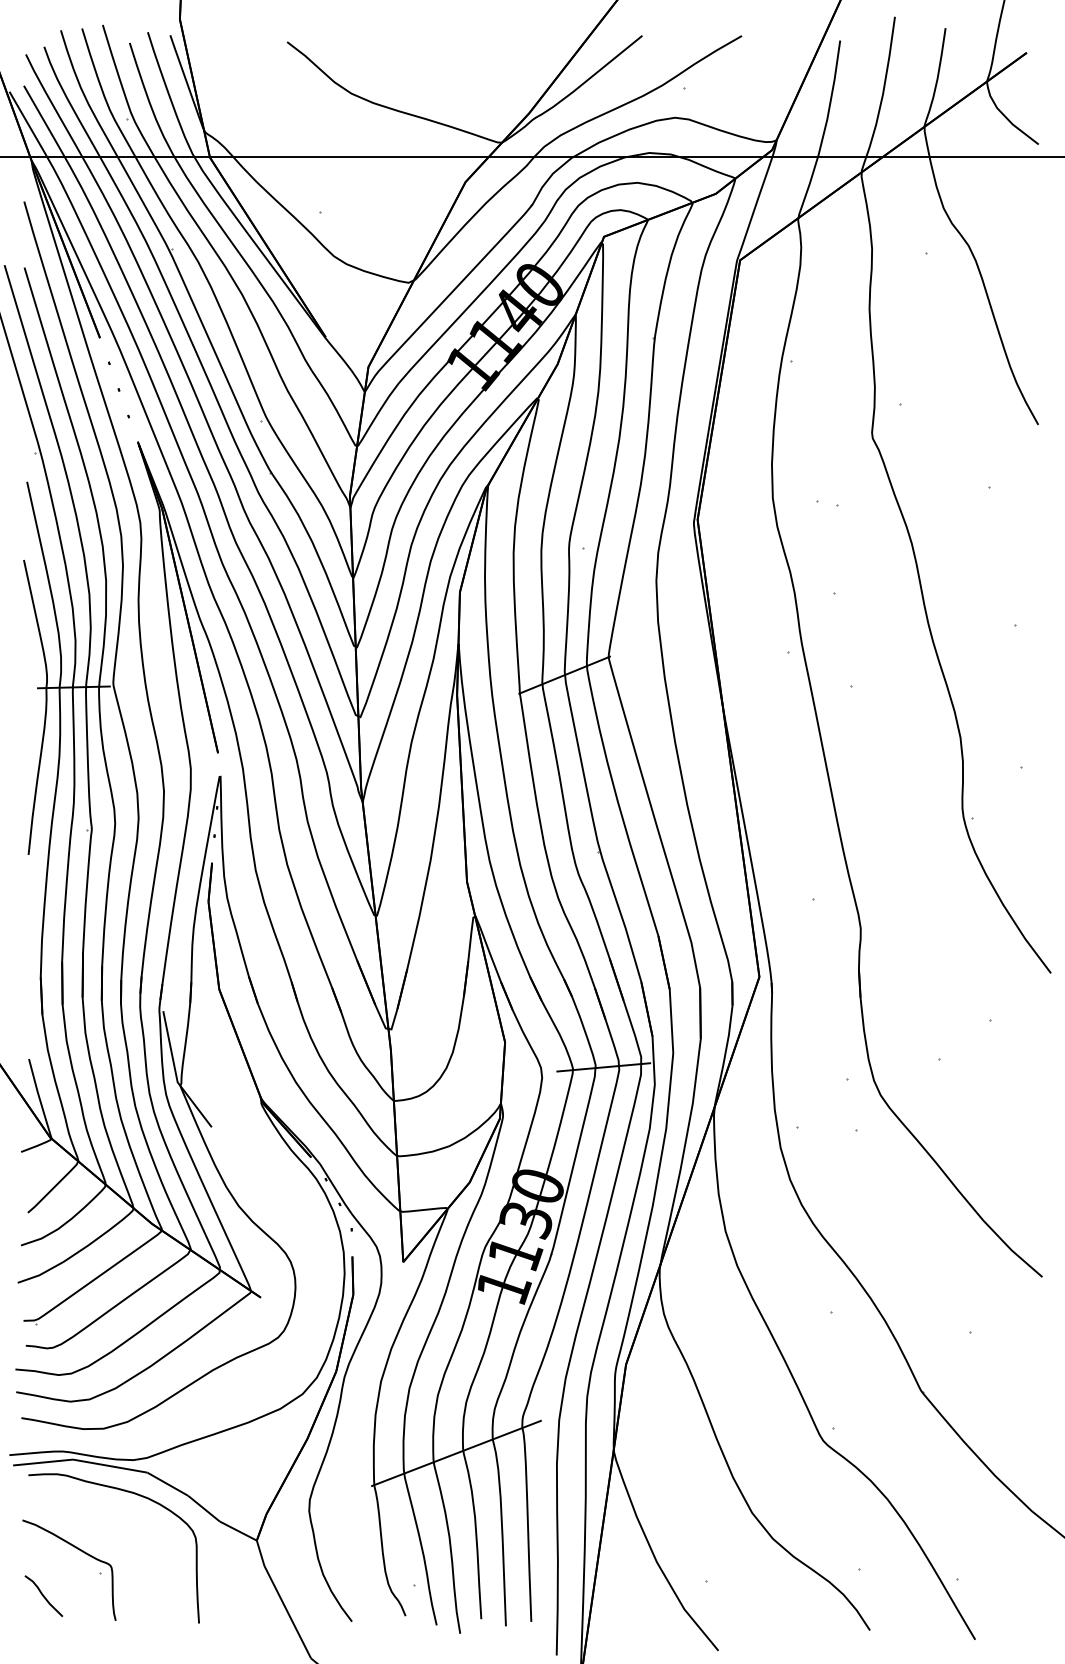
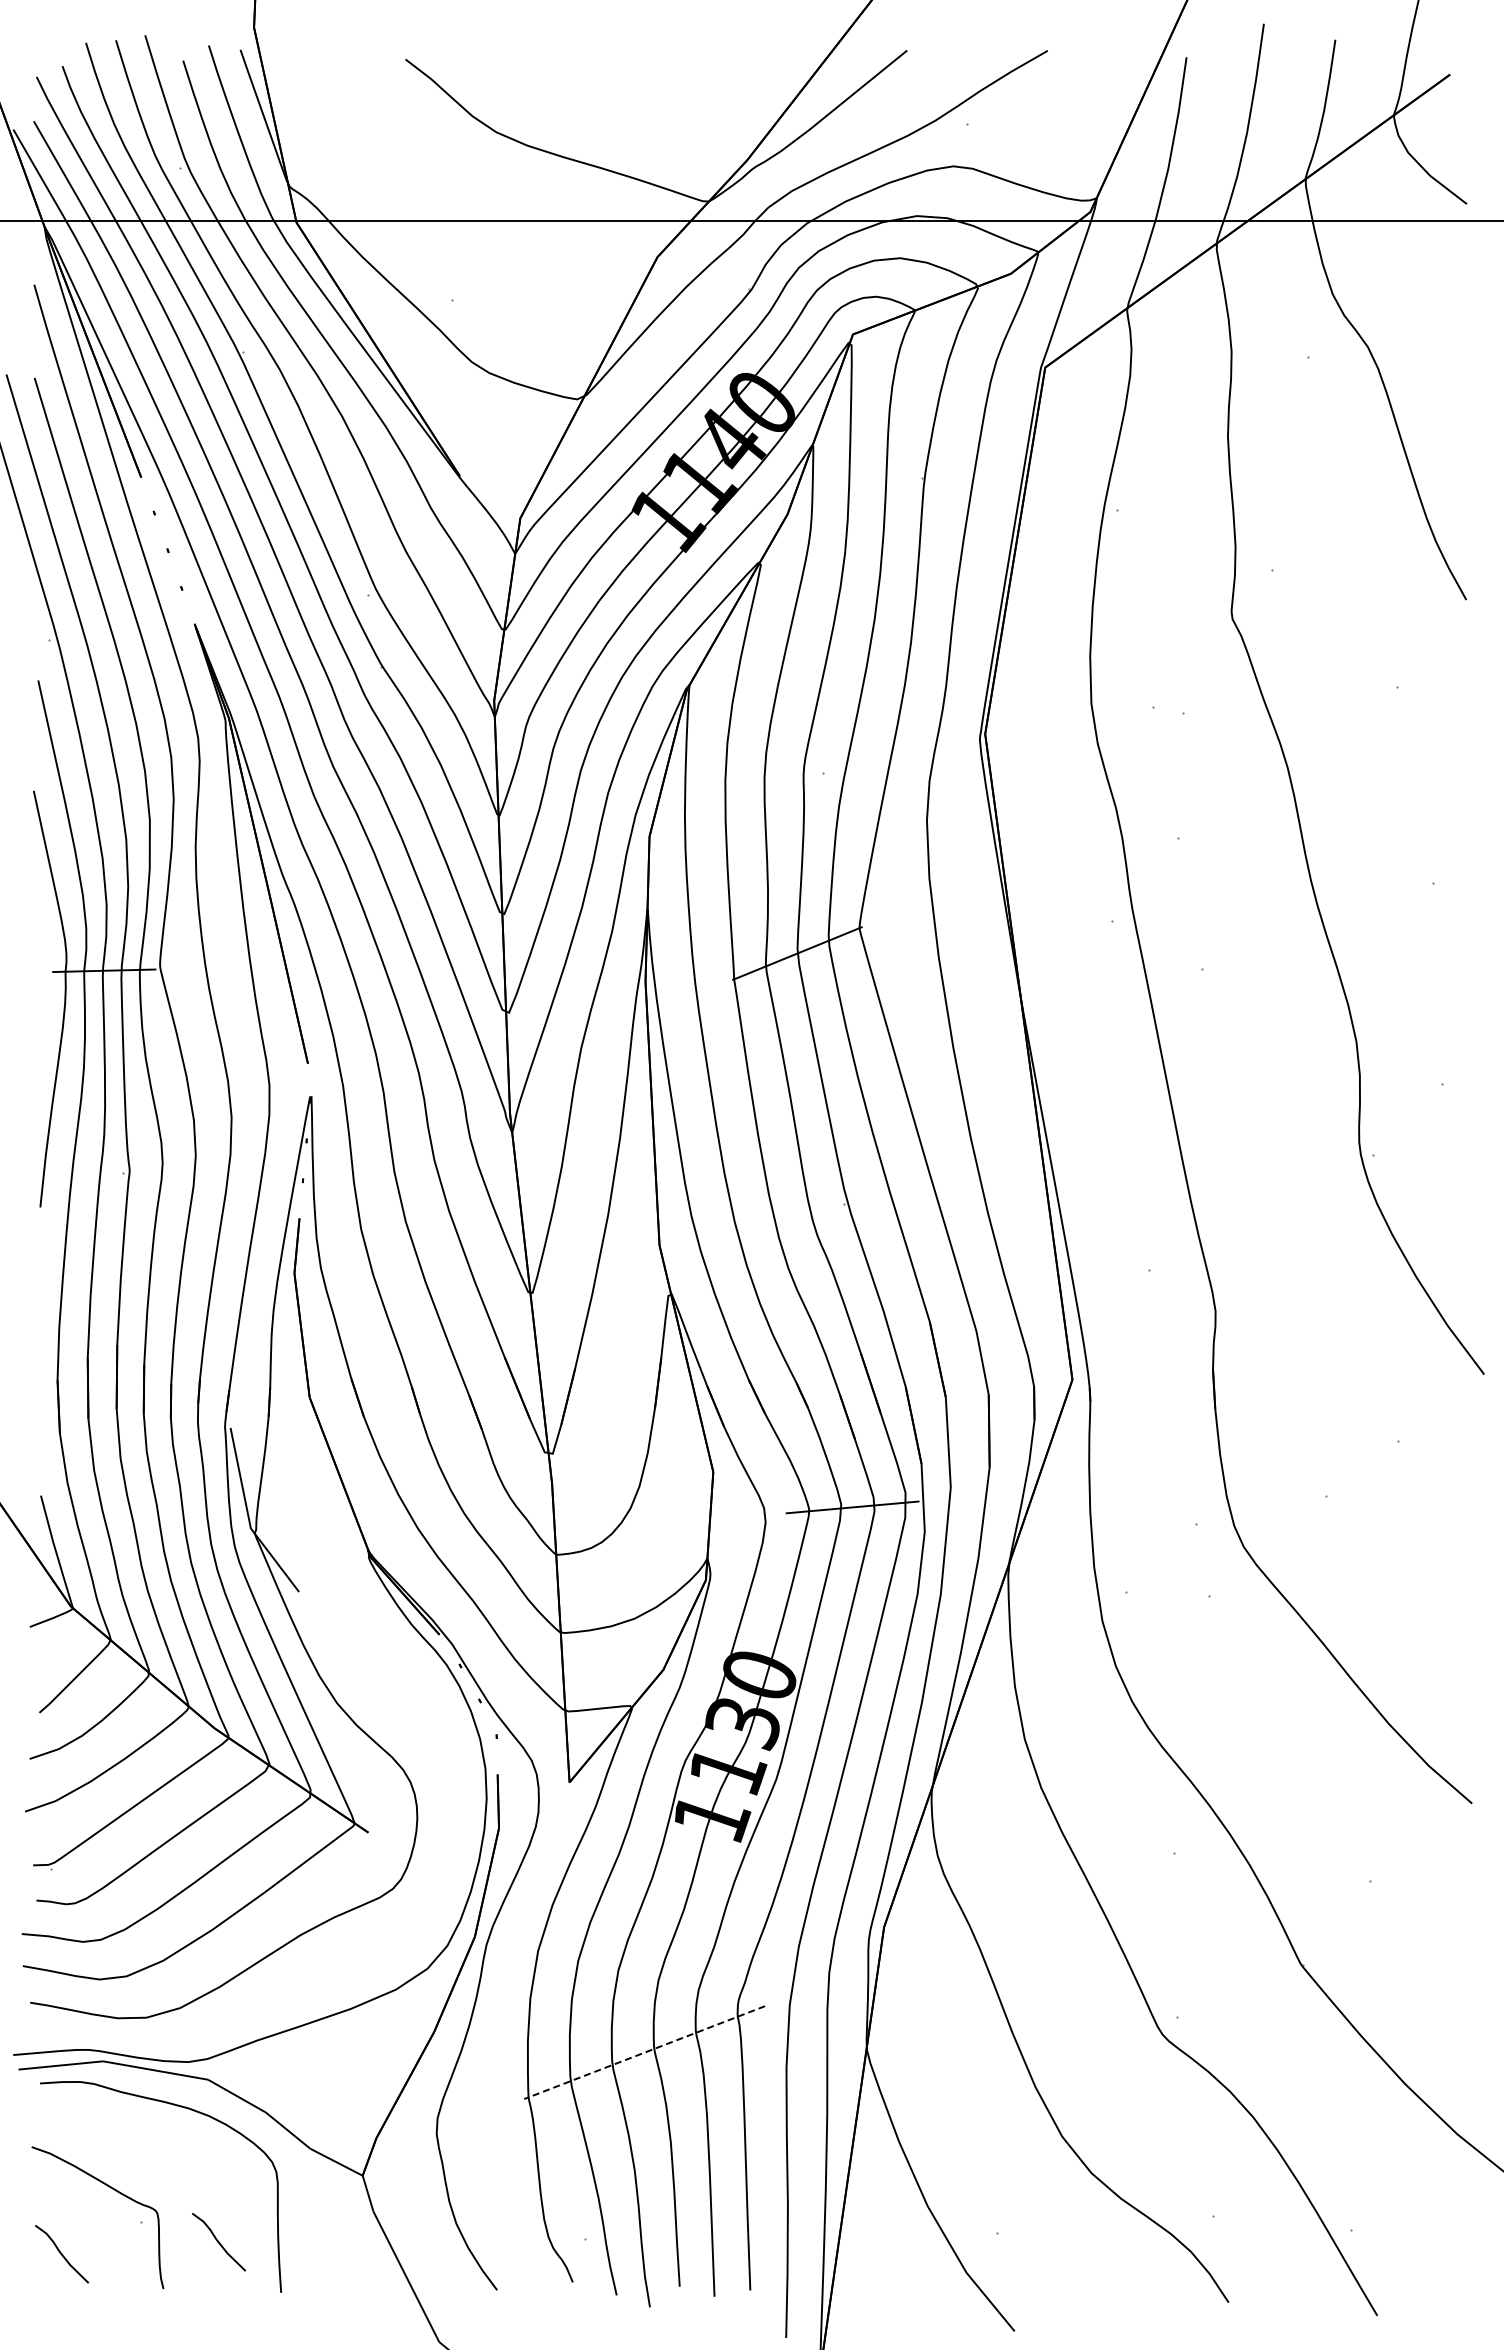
line: (456, 1453) -> (644, 2052), solid -> dashed
curve: (155, 1587) -> (219, 2242), added

